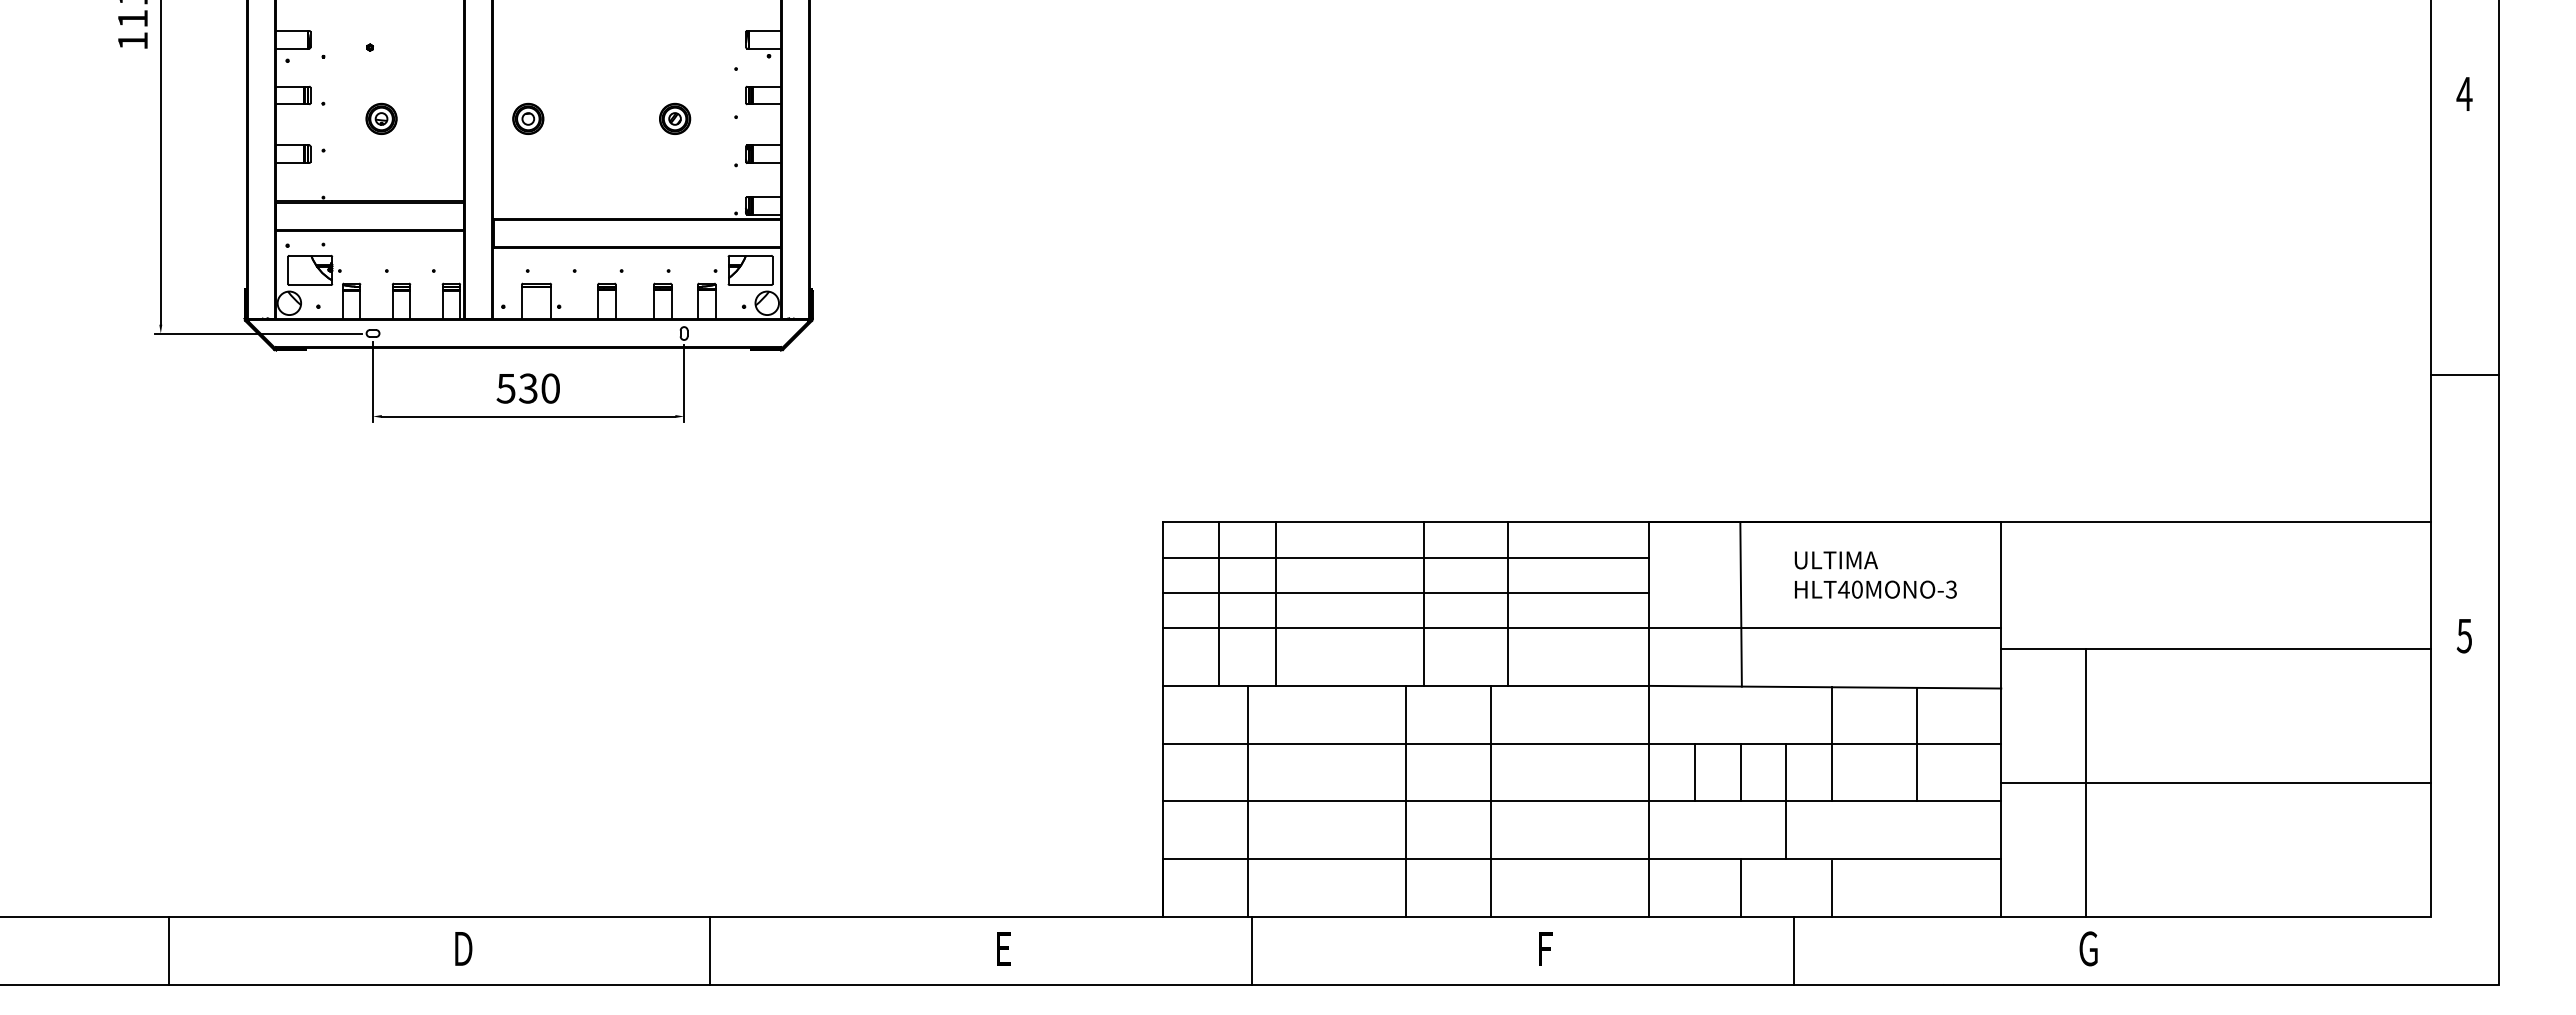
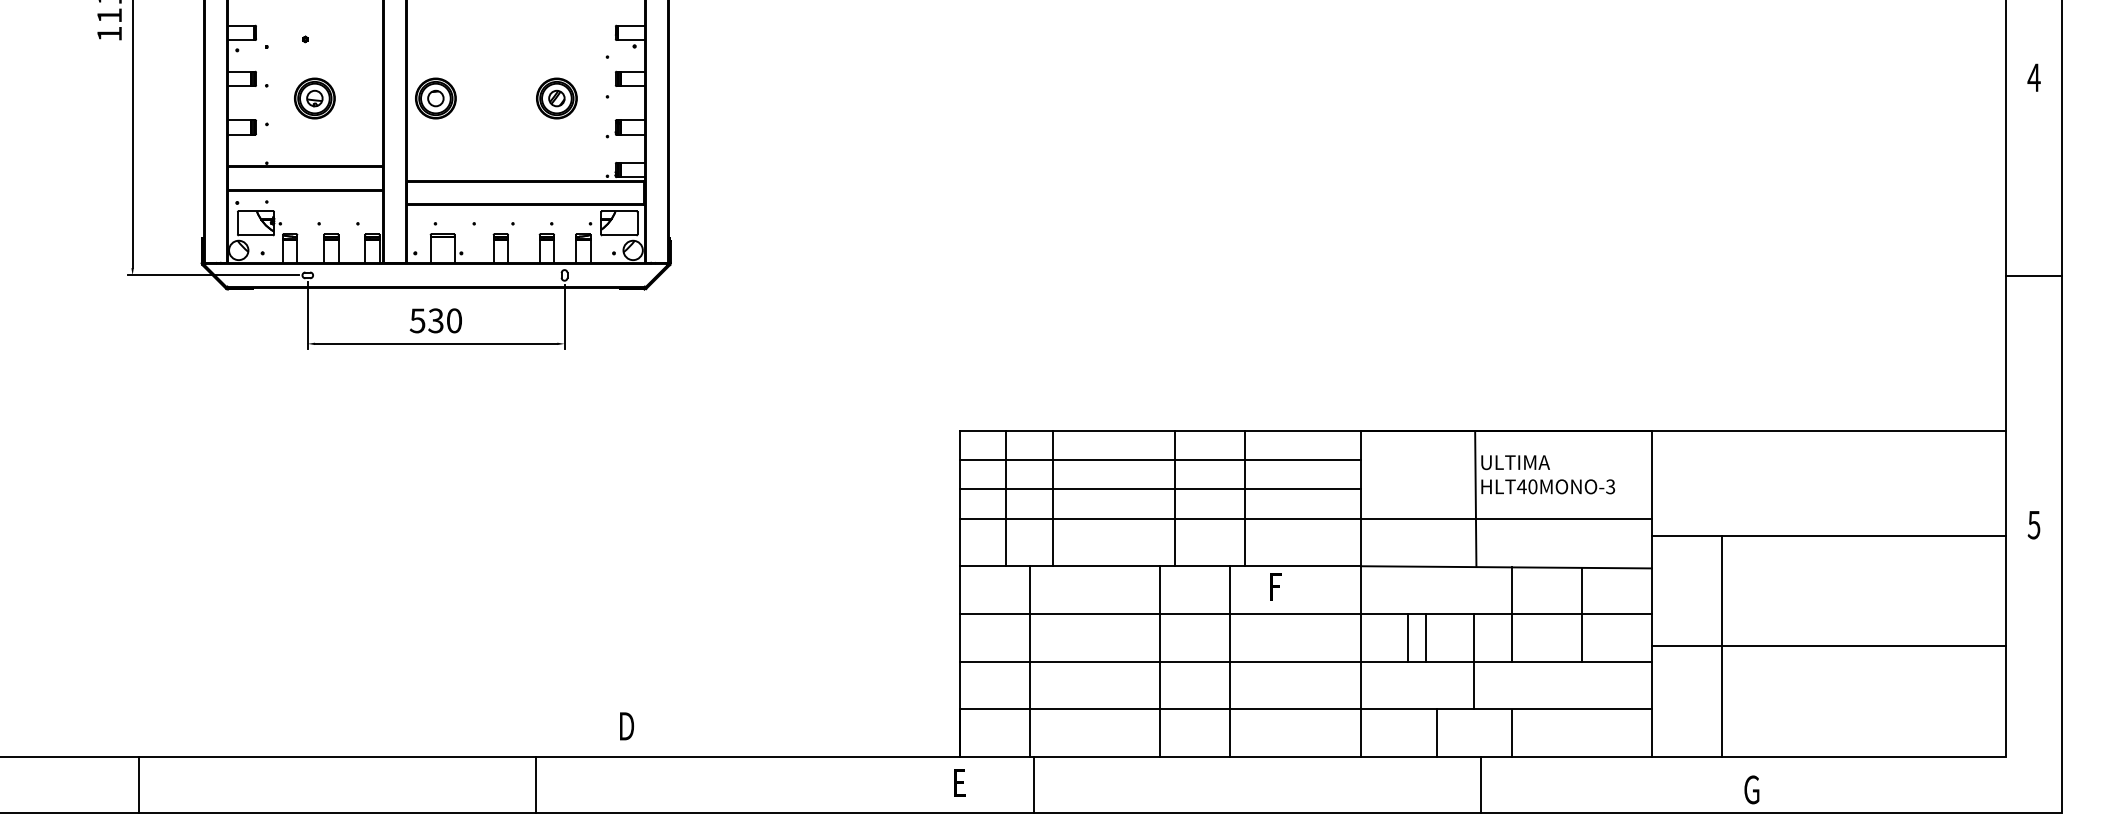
part: (381, 118) -> (314, 97), size x1.6
part: (528, 118) -> (436, 97), size x1.6
part: (675, 118) -> (557, 97), size x1.6
line: (2464, 375) -> (2034, 276), moved
line: (1740, 604) -> (1475, 499), moved
line: (1694, 772) -> (1425, 637), moved
line: (1740, 772) -> (1407, 637), moved
text: (463, 948) -> (626, 726), moved
text: (1003, 948) -> (959, 783), moved
text: (1545, 948) -> (1275, 586), moved
text: (2088, 948) -> (1751, 789), moved
line: (710, 950) -> (535, 784), moved

